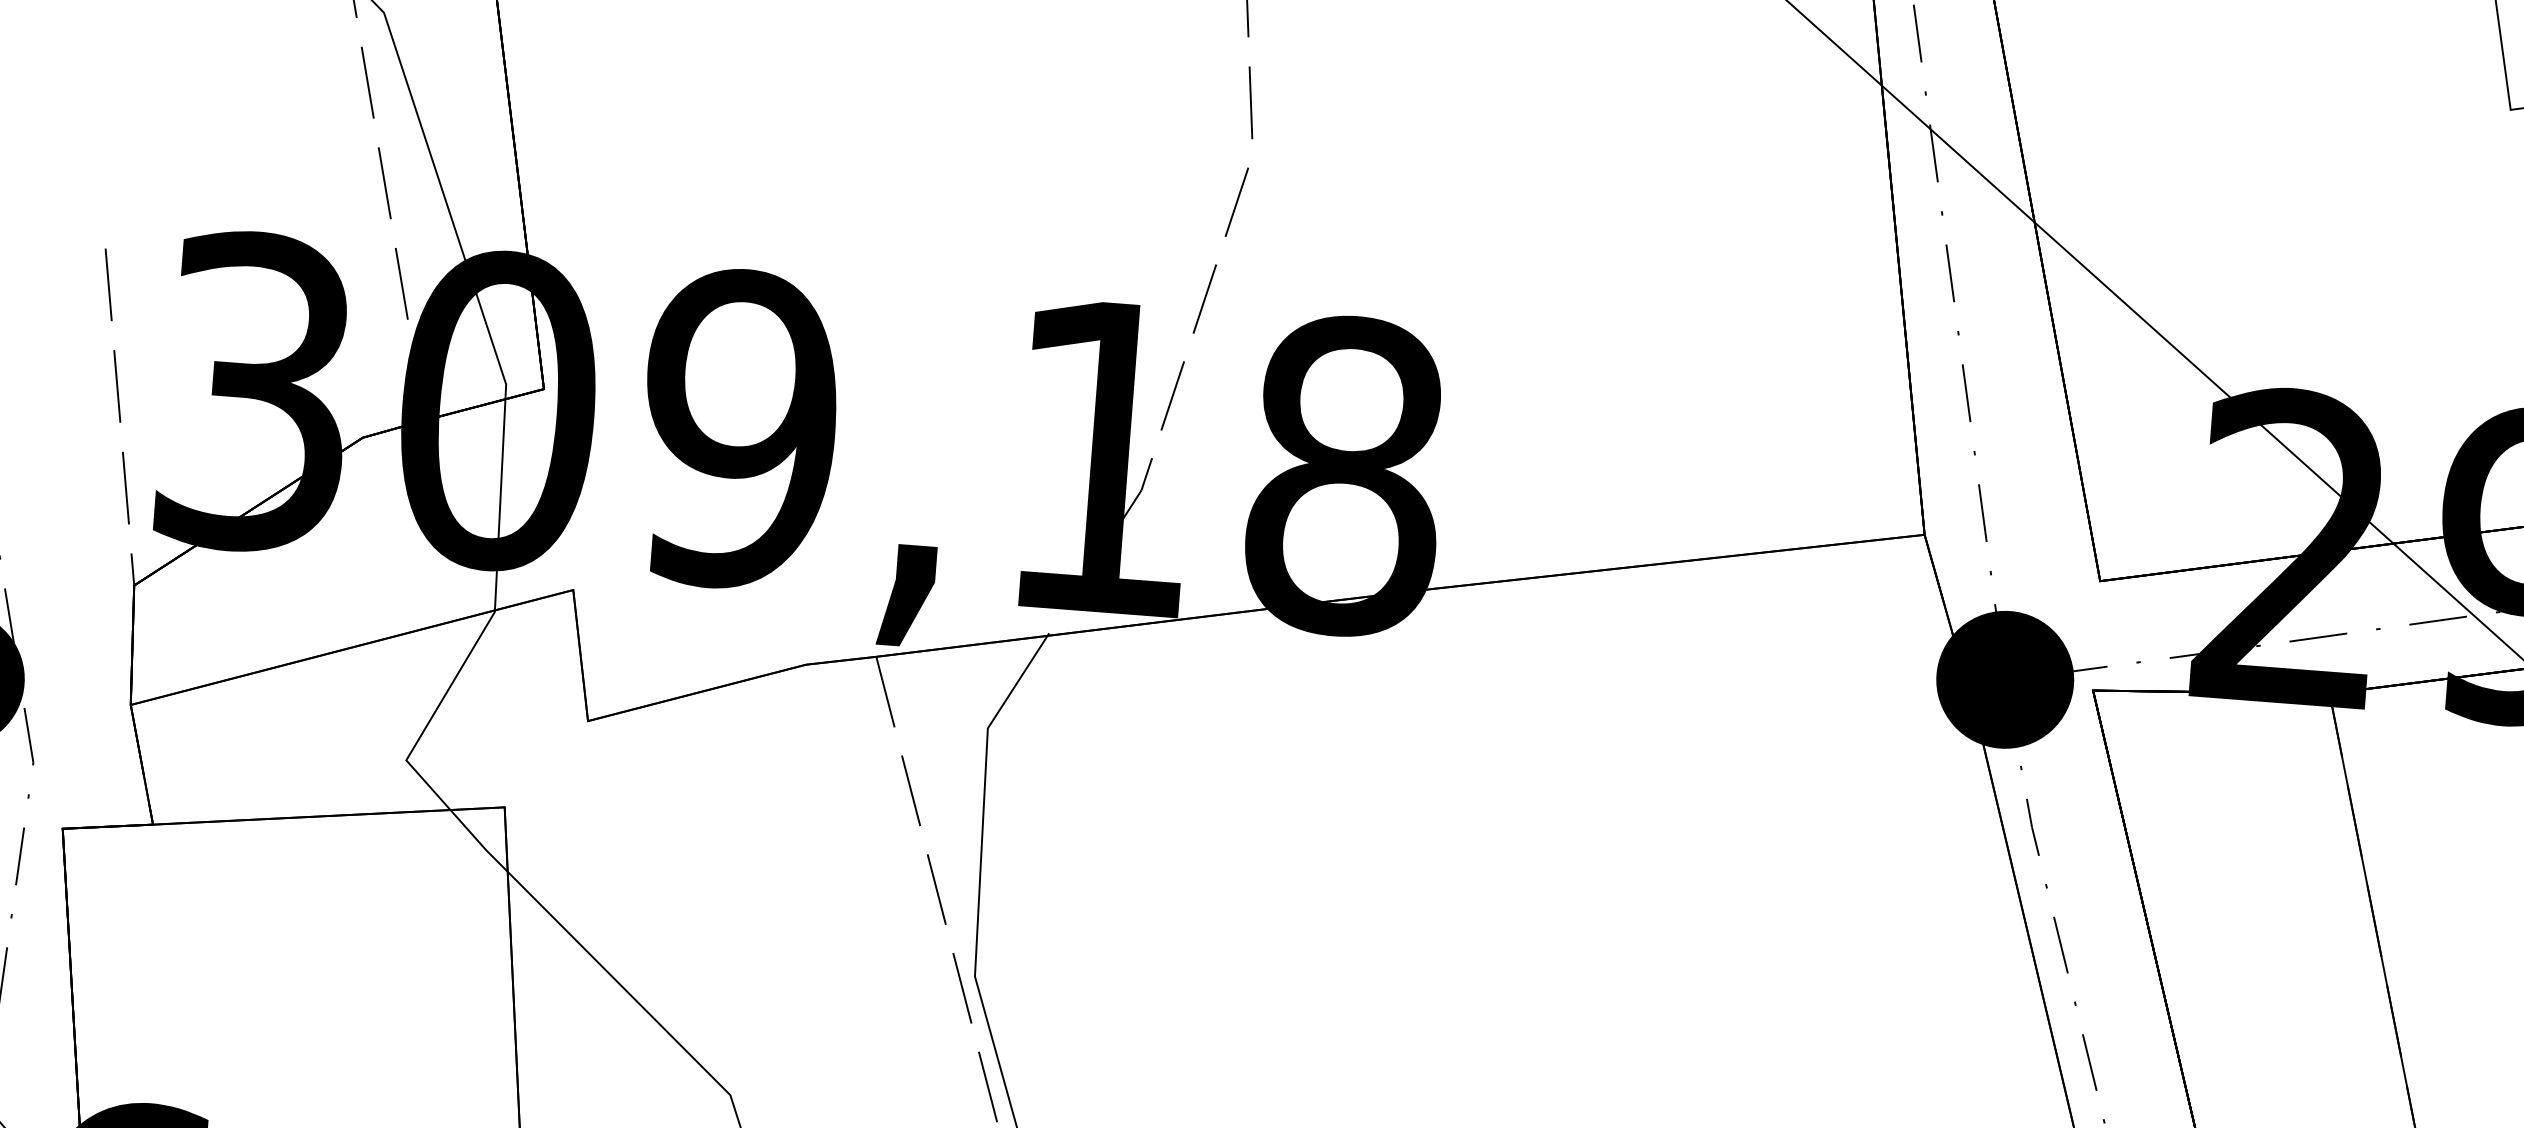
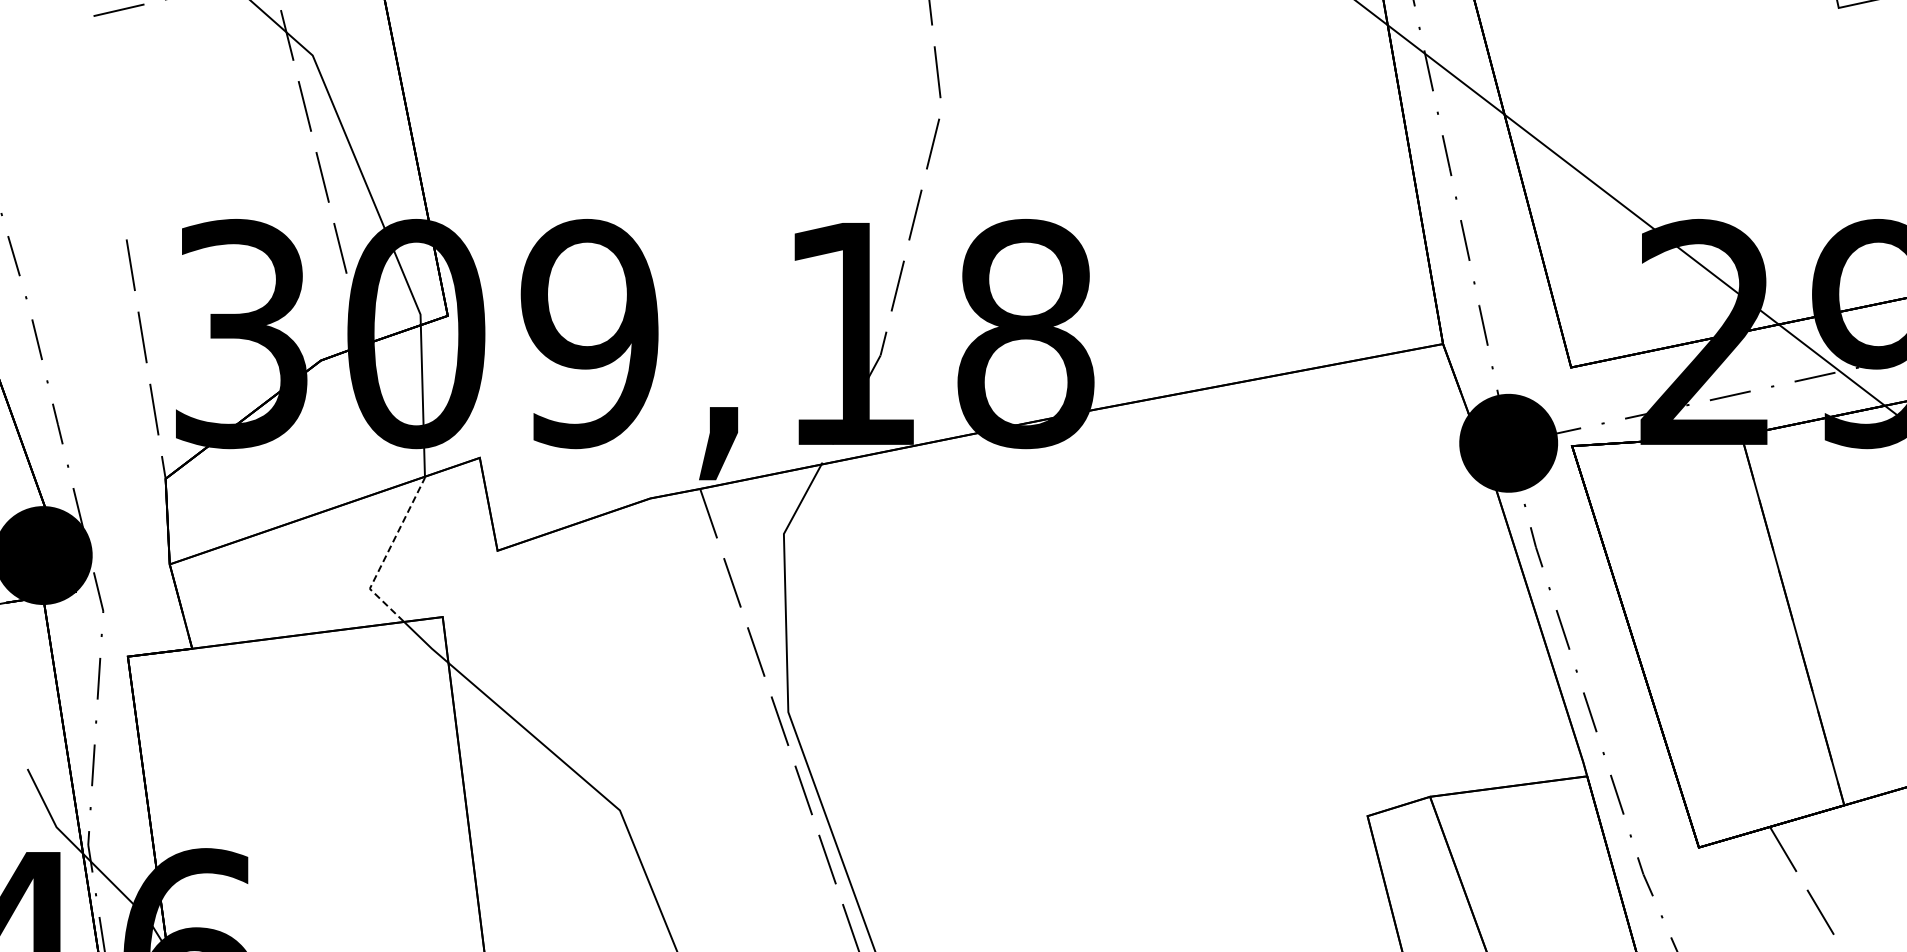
line: (434, 713) -> (387, 553), solid -> dashed

